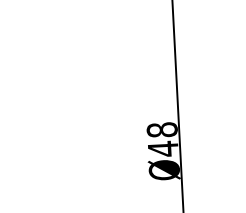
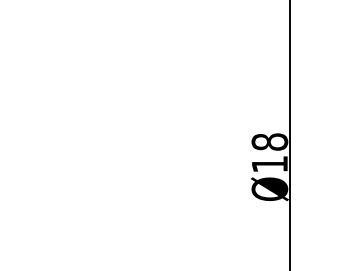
text: (162, 149) -> (269, 164), Ø48 -> Ø18

